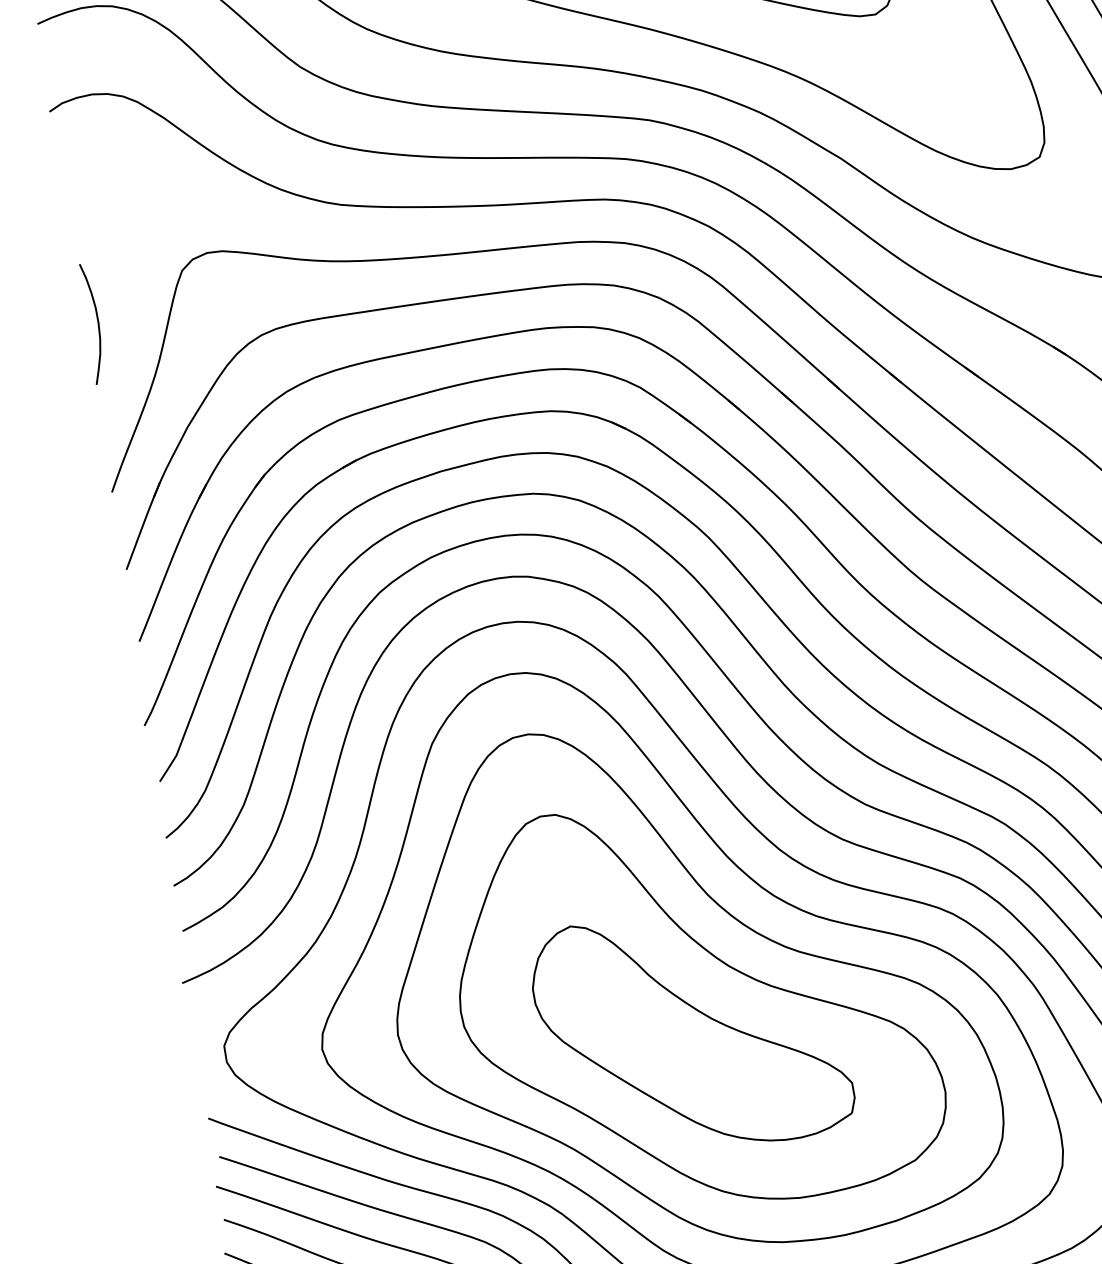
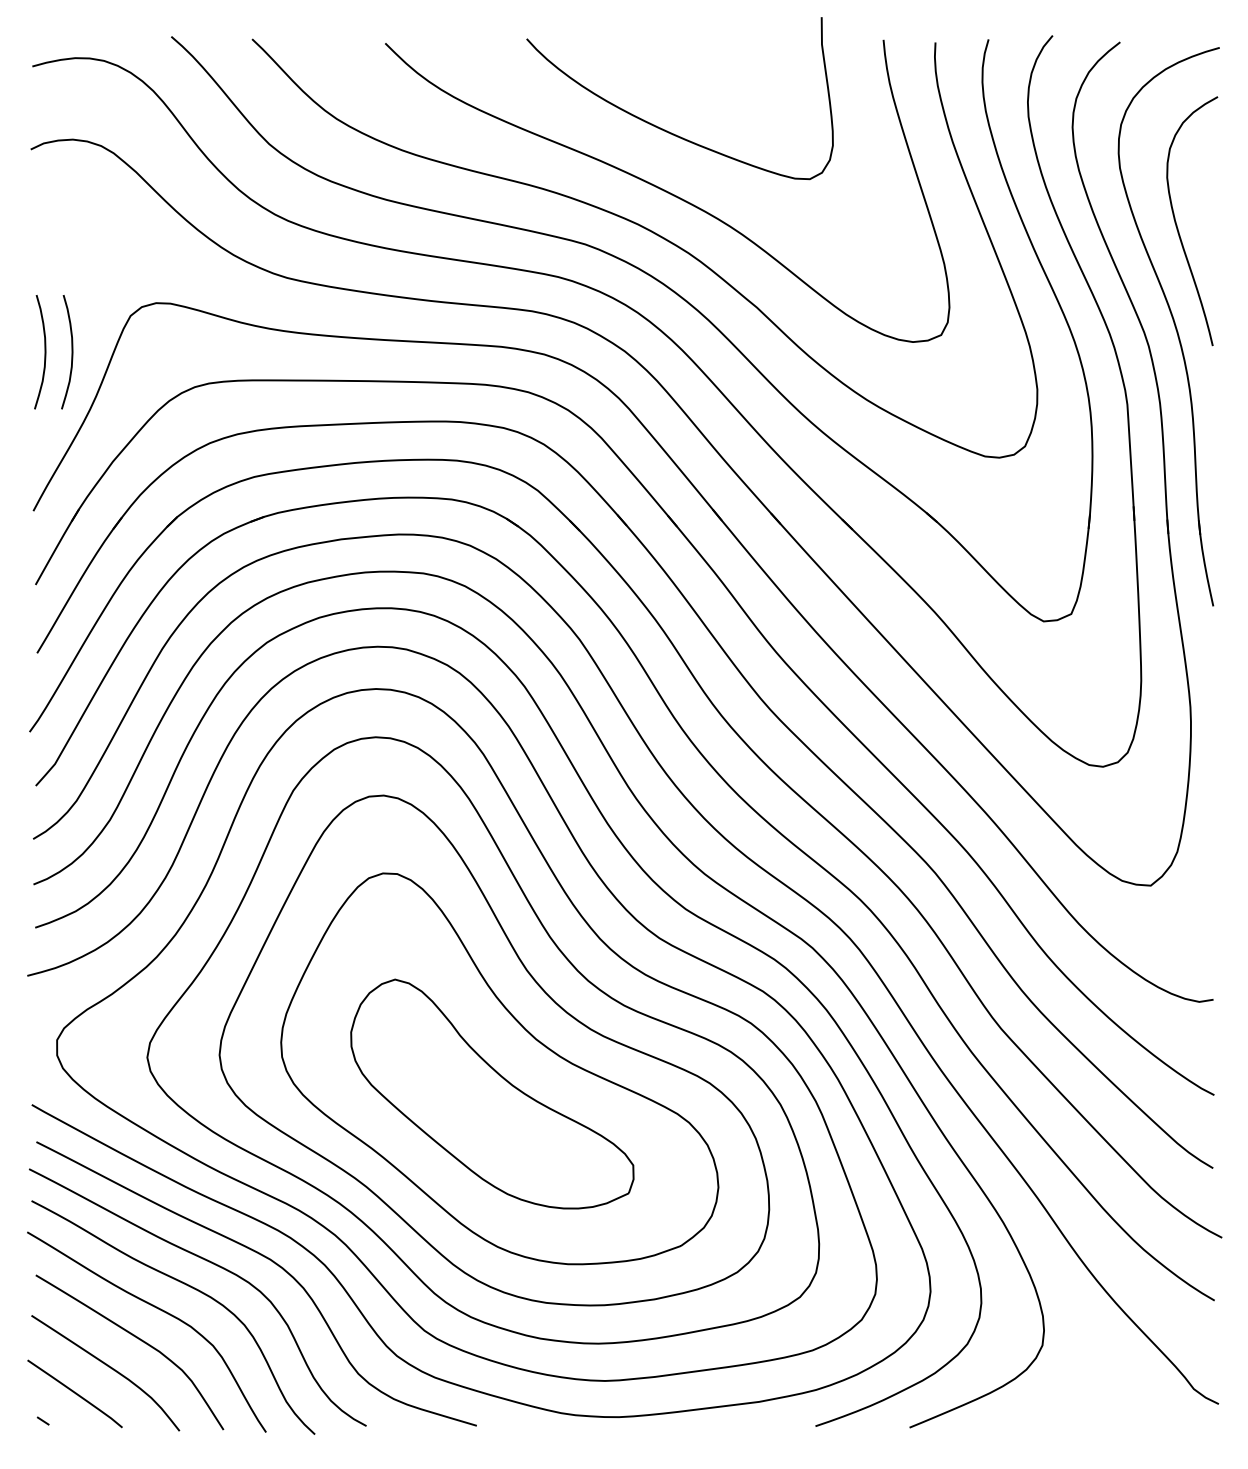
curve: (125, 318) -> (71, 352), added

